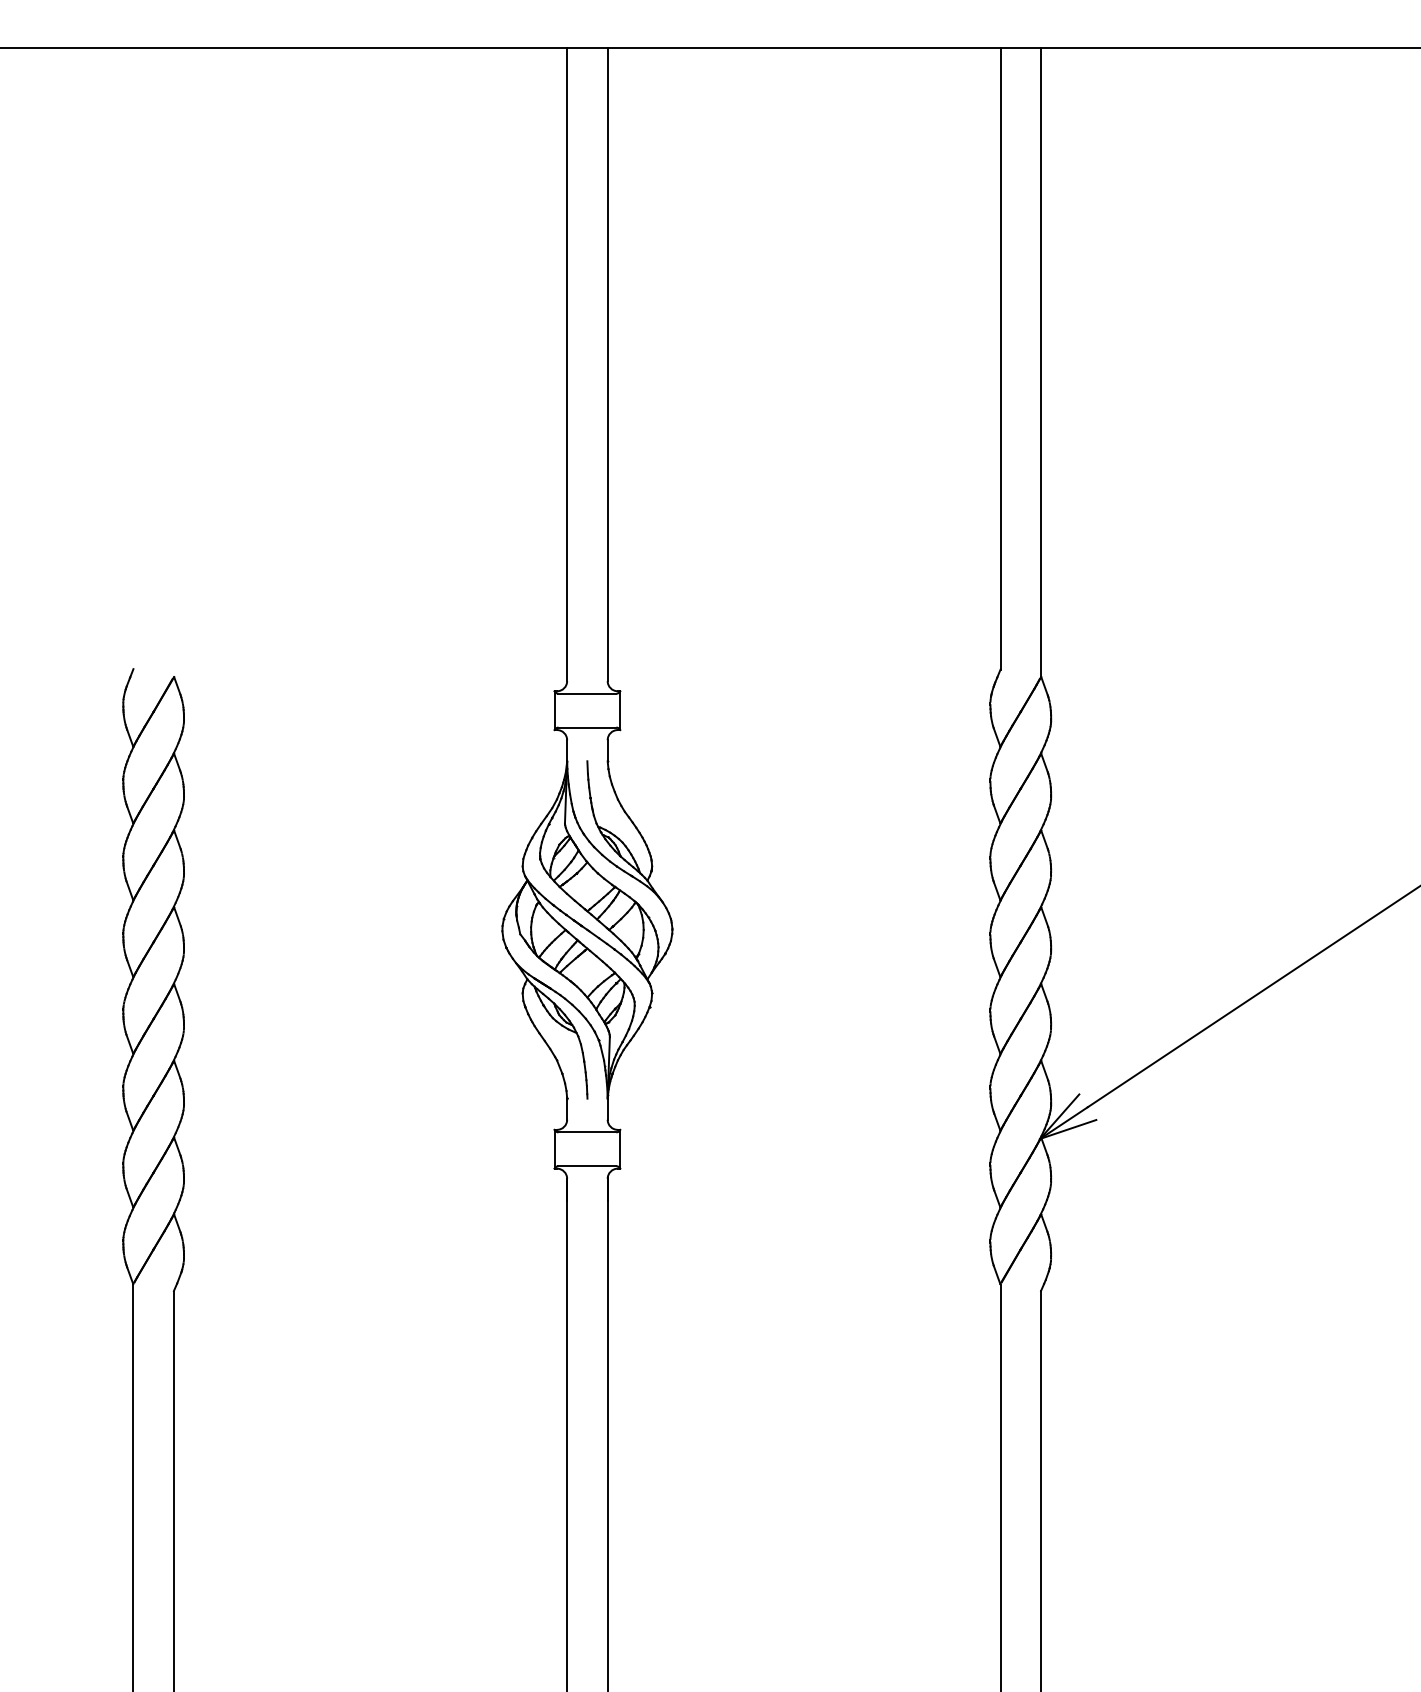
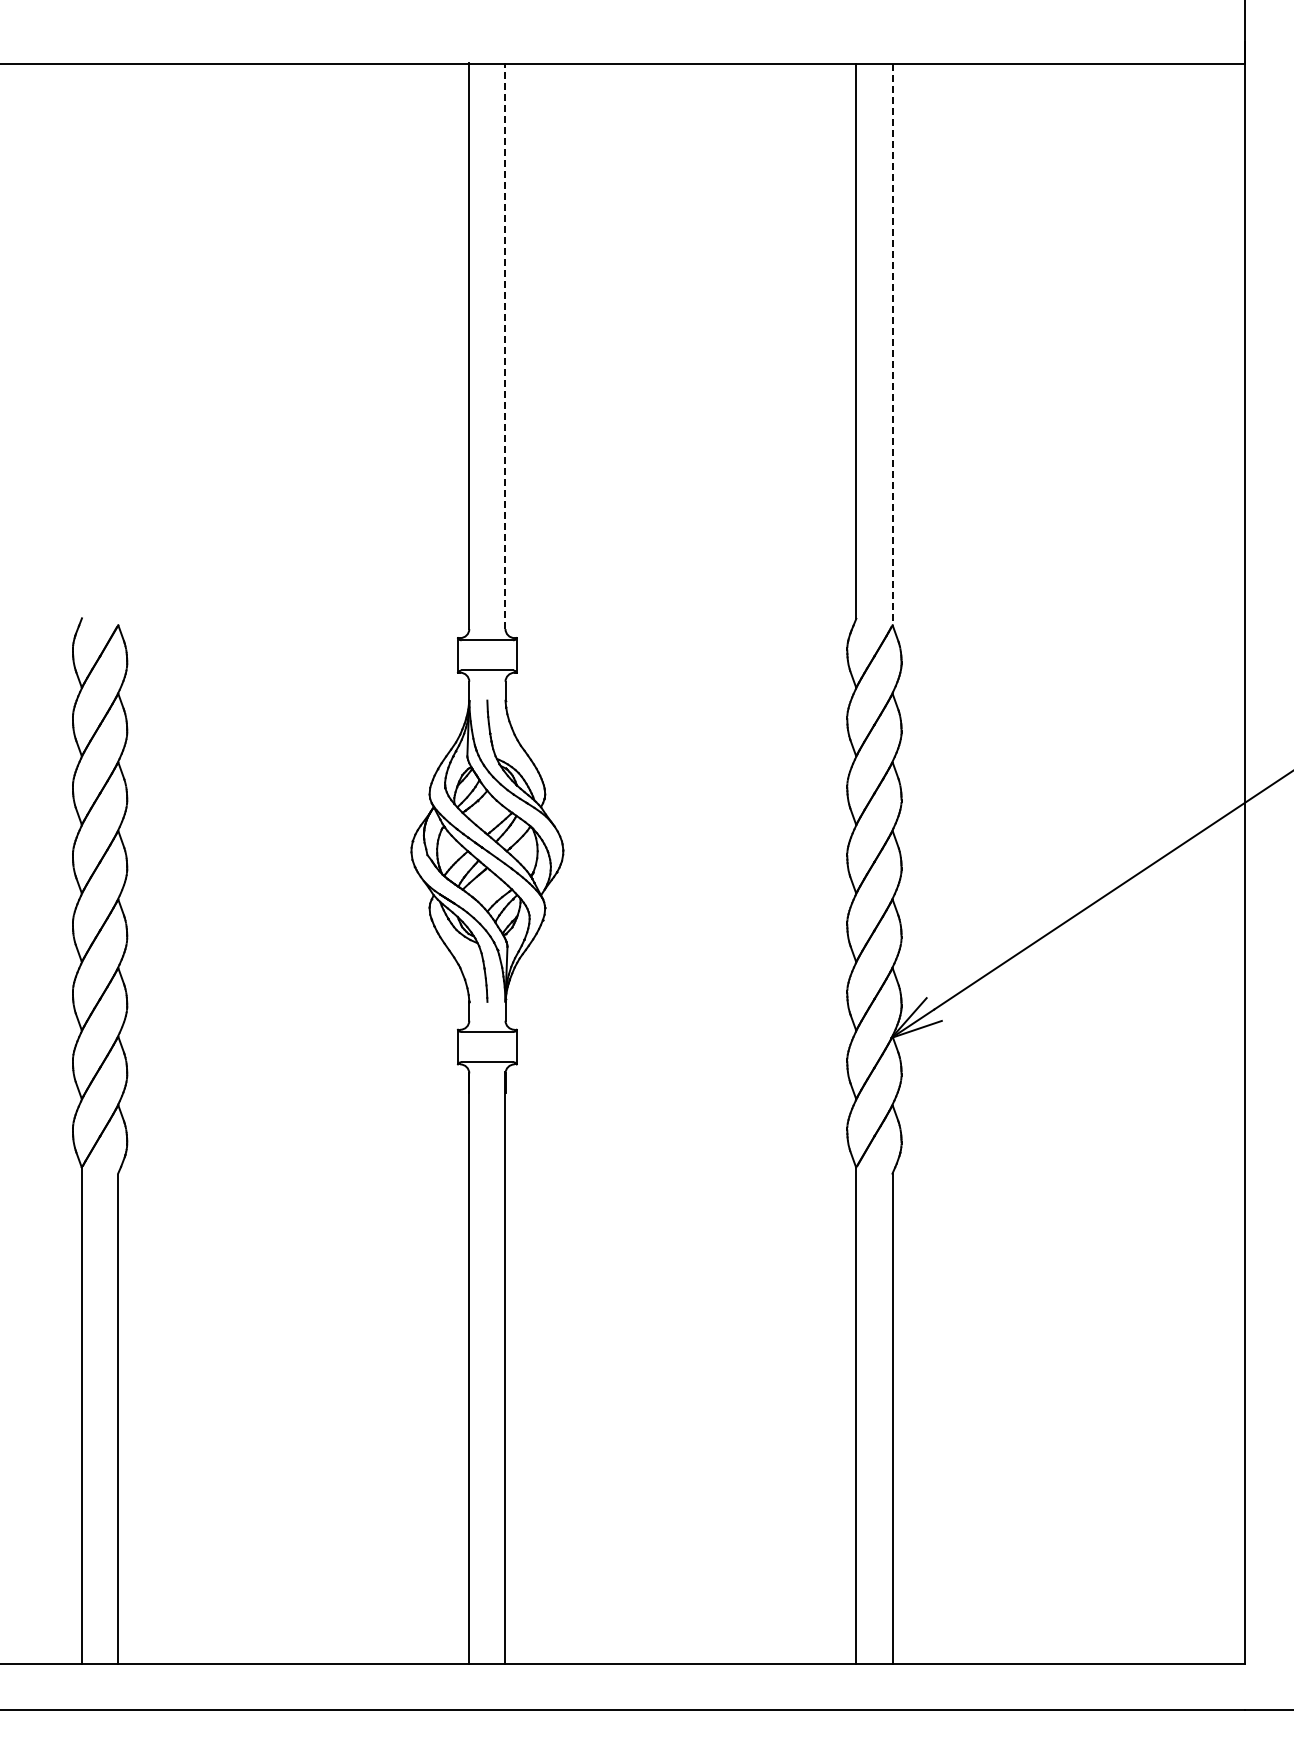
line: (1041, 362) -> (892, 344), solid -> dashed
line: (607, 364) -> (505, 346), solid -> dashed

